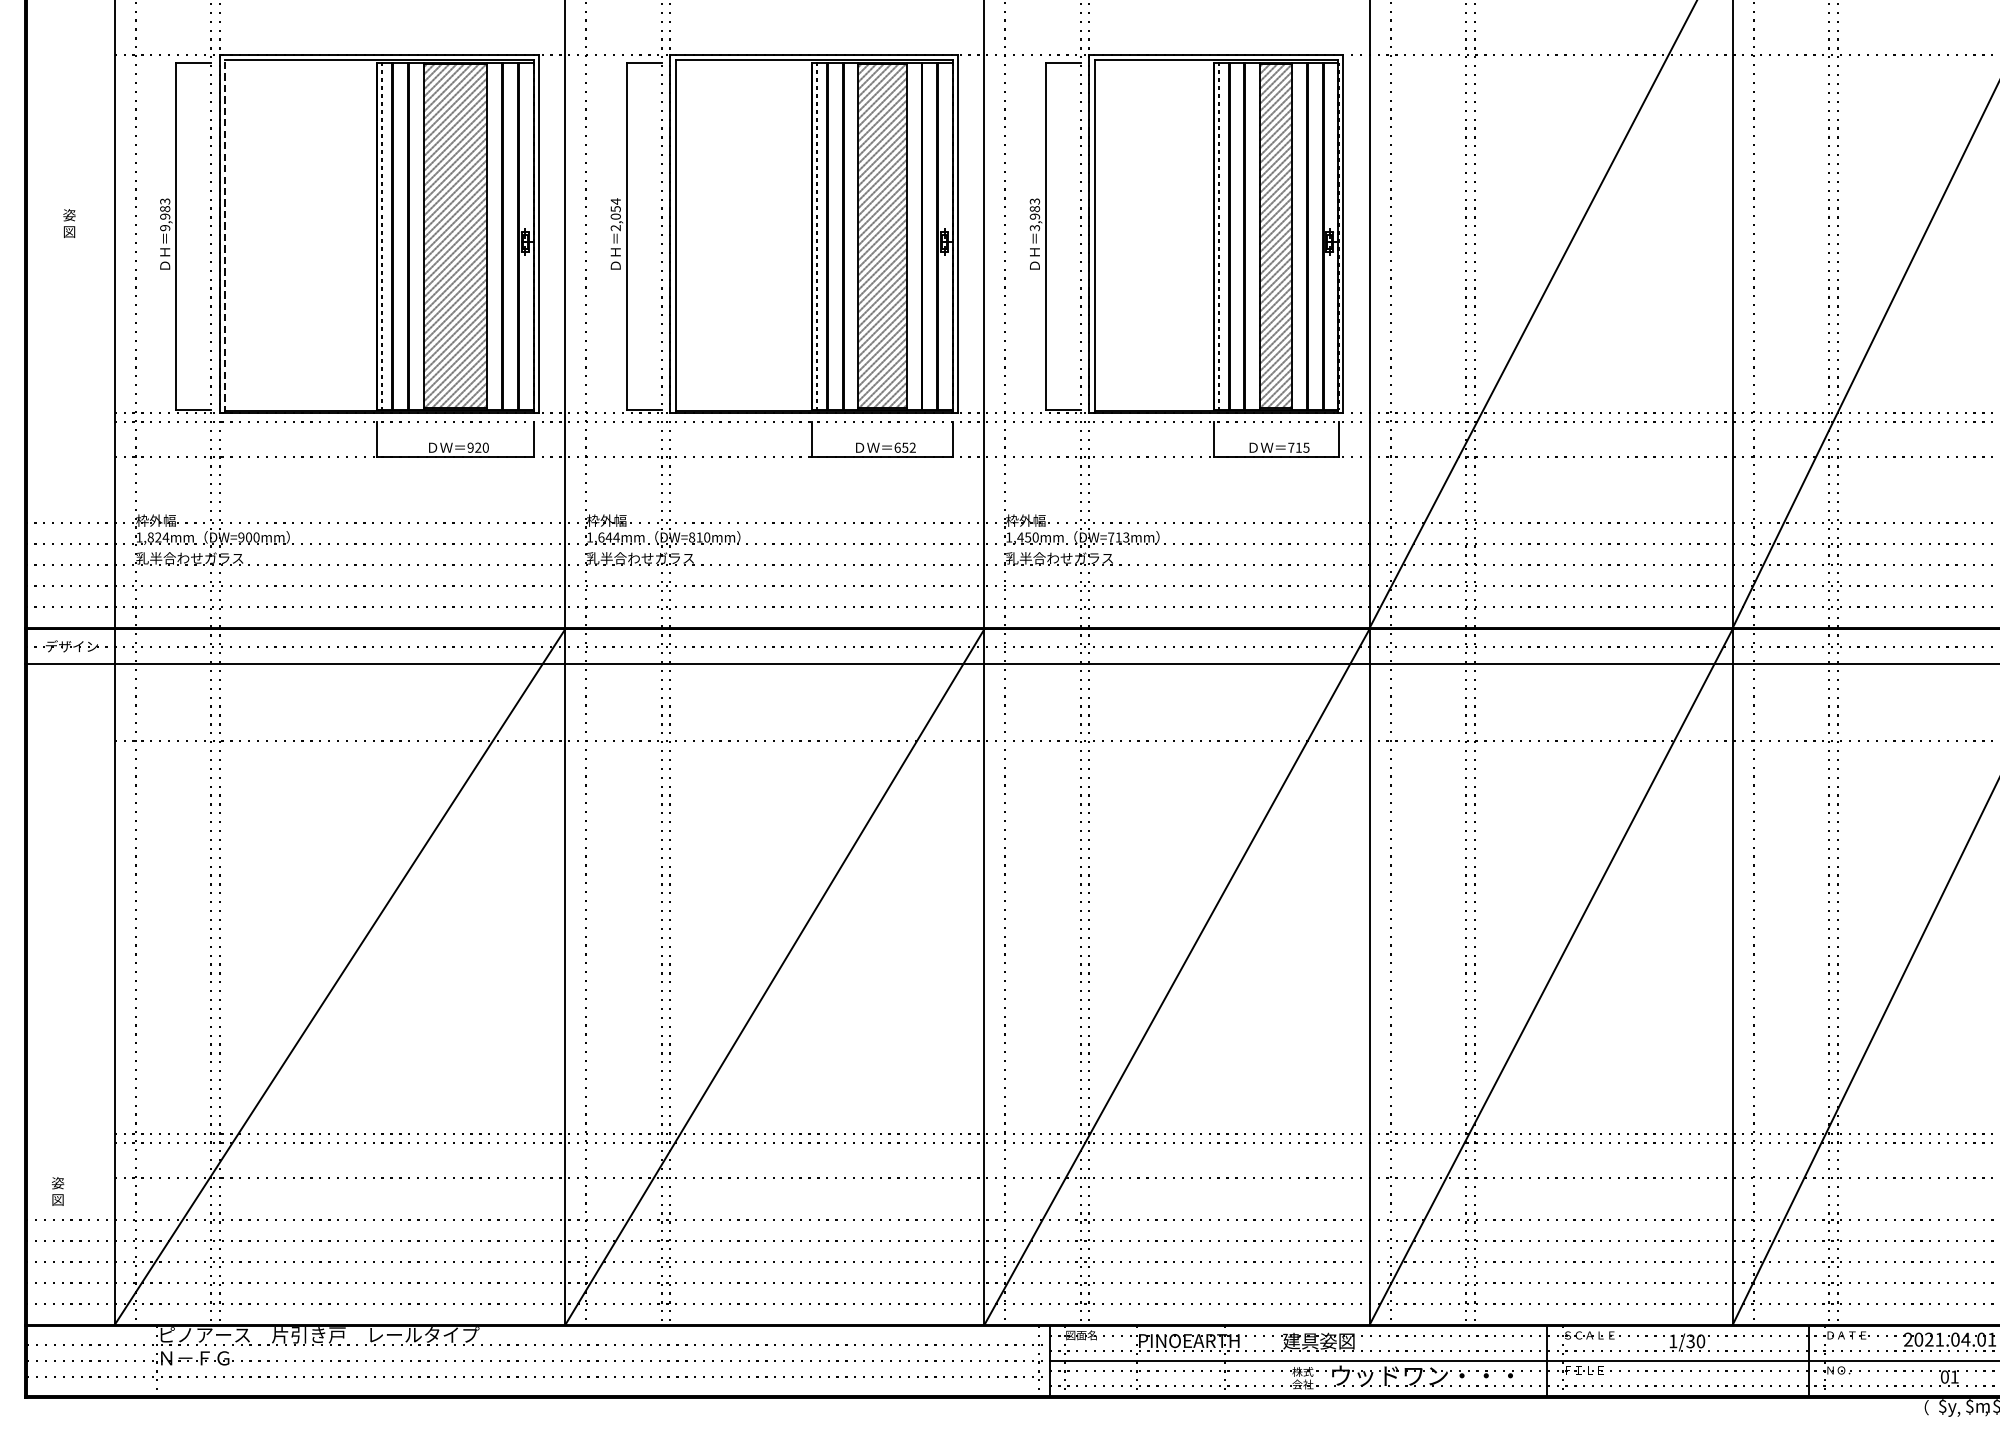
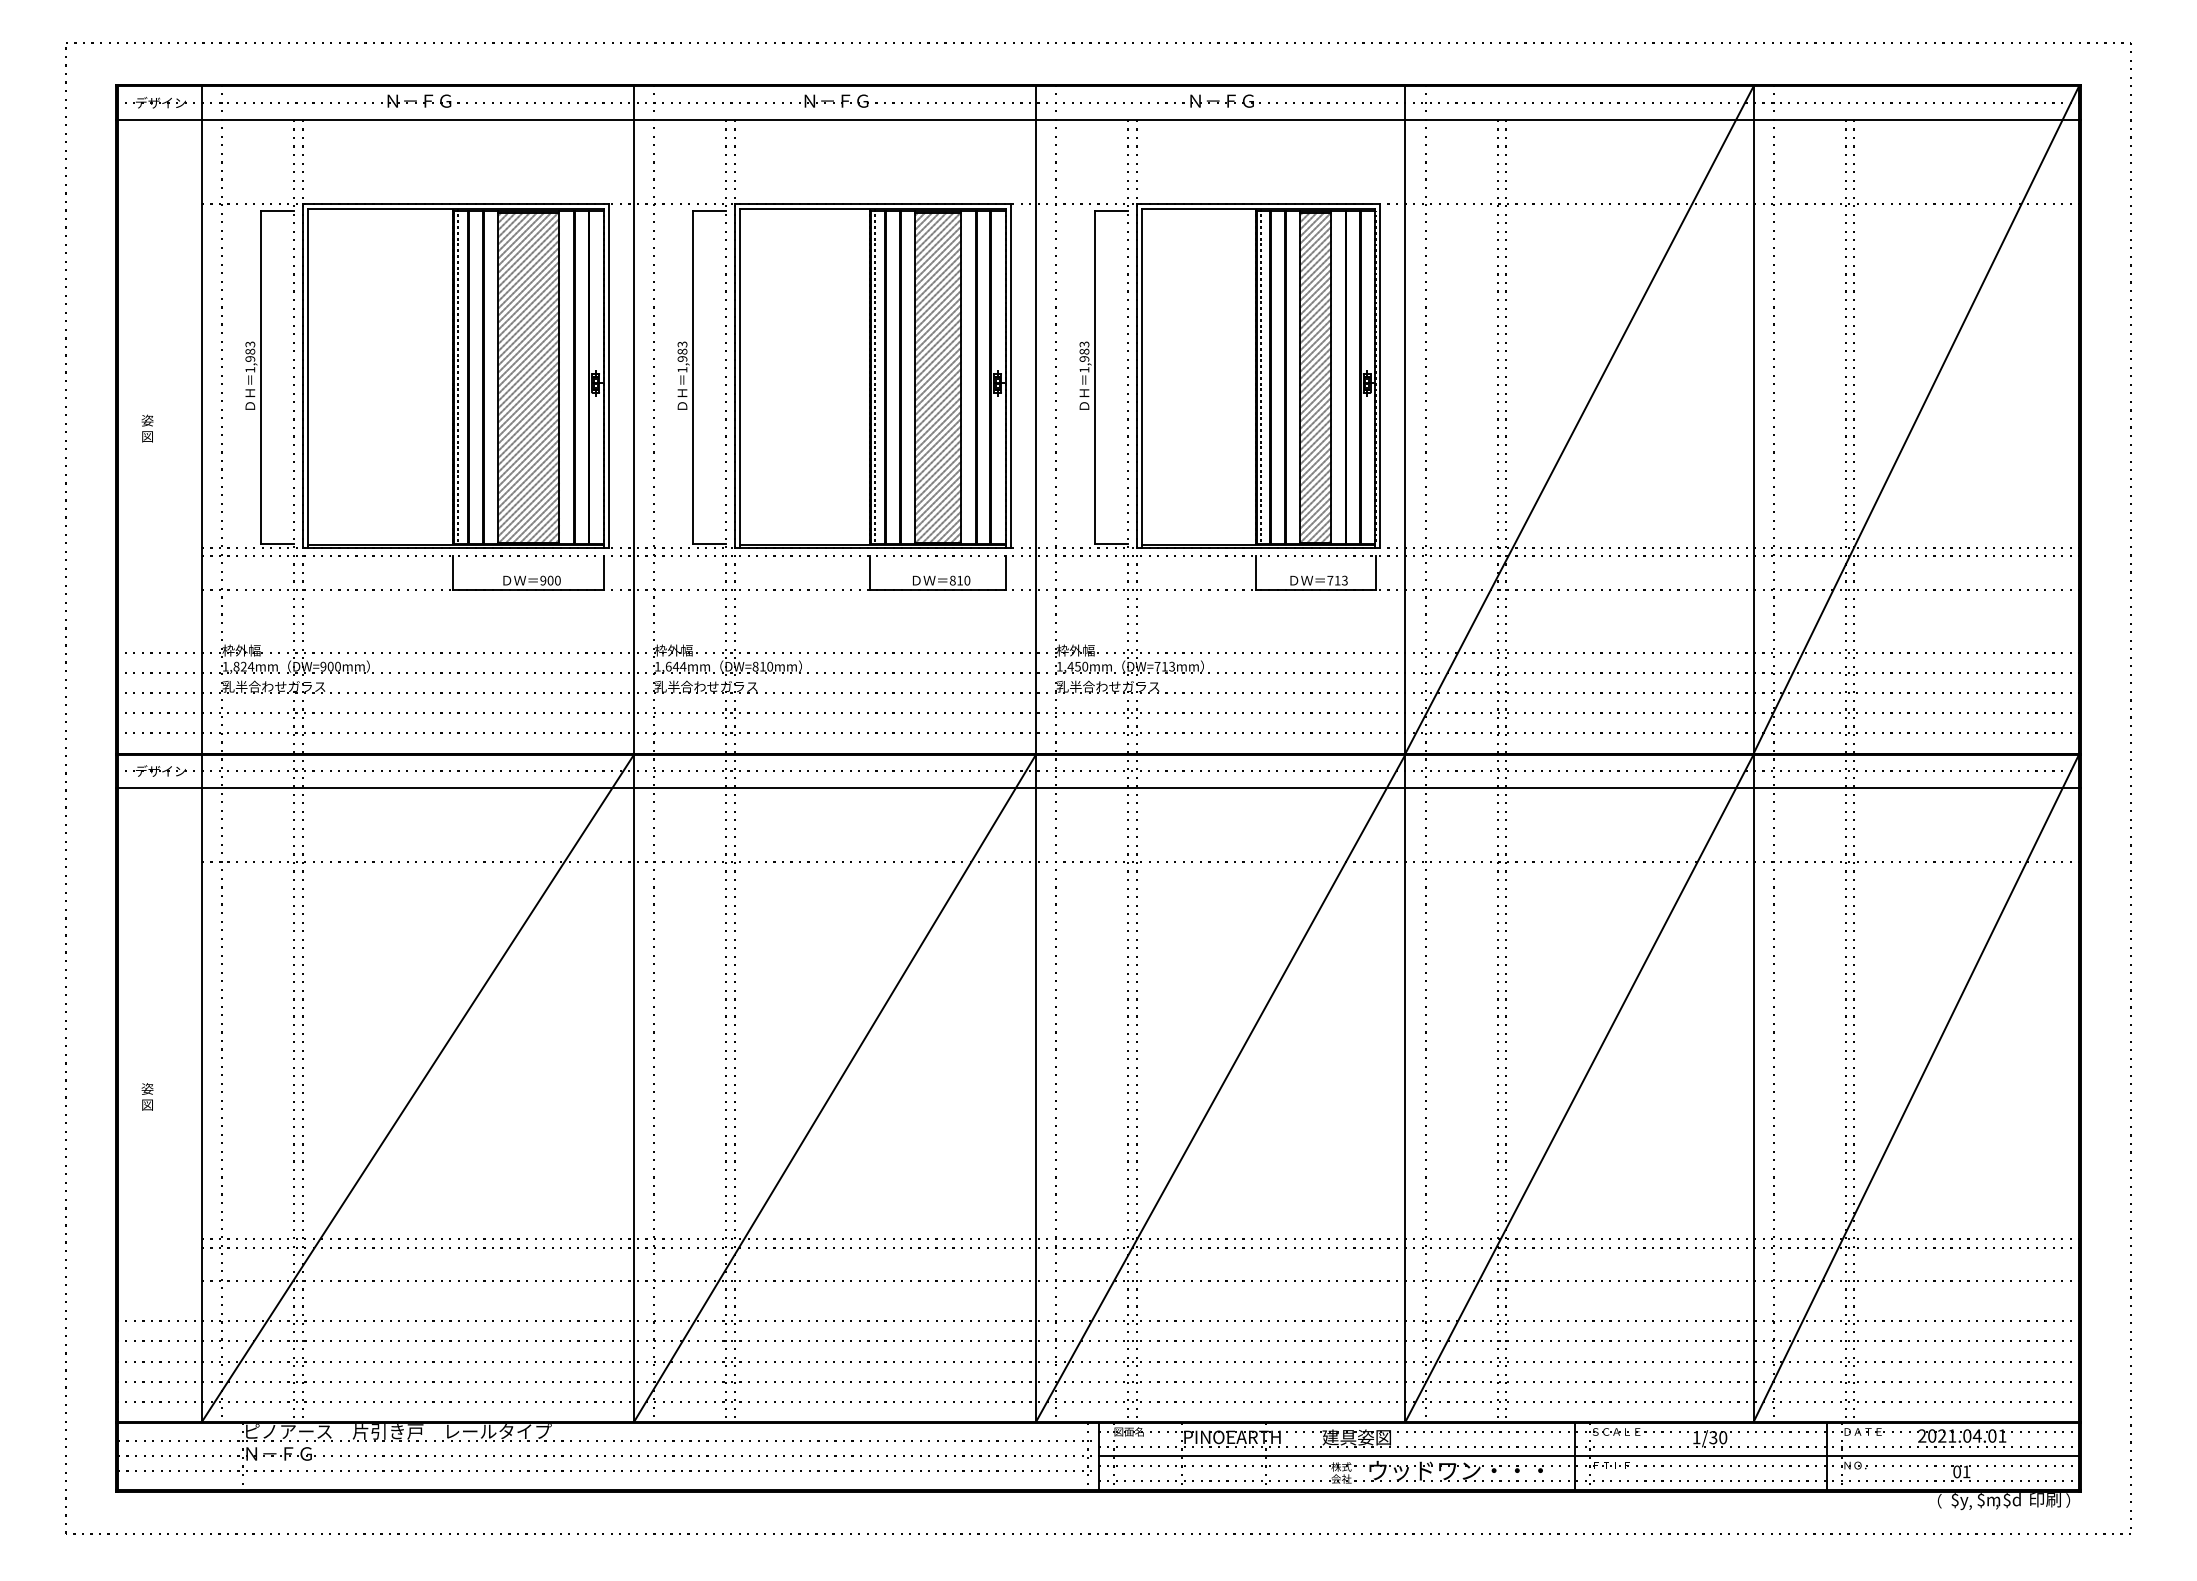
text: (615, 214) -> (682, 356), 2,054 -> 1,983
text: (69, 223) -> (147, 428), moved
text: (165, 227) -> (250, 369), 9,983 -> 1,983
text: (1034, 227) -> (1084, 369), 3,983 -> 1,983
line: (224, 235) -> (307, 377), dashed -> solid
text: (1306, 446) -> (1344, 579), 715 -> 713
text: (478, 447) -> (550, 580), 920 -> 900
text: (905, 447) -> (960, 580), 652 -> 810
text: (57, 1191) -> (147, 1096), moved

